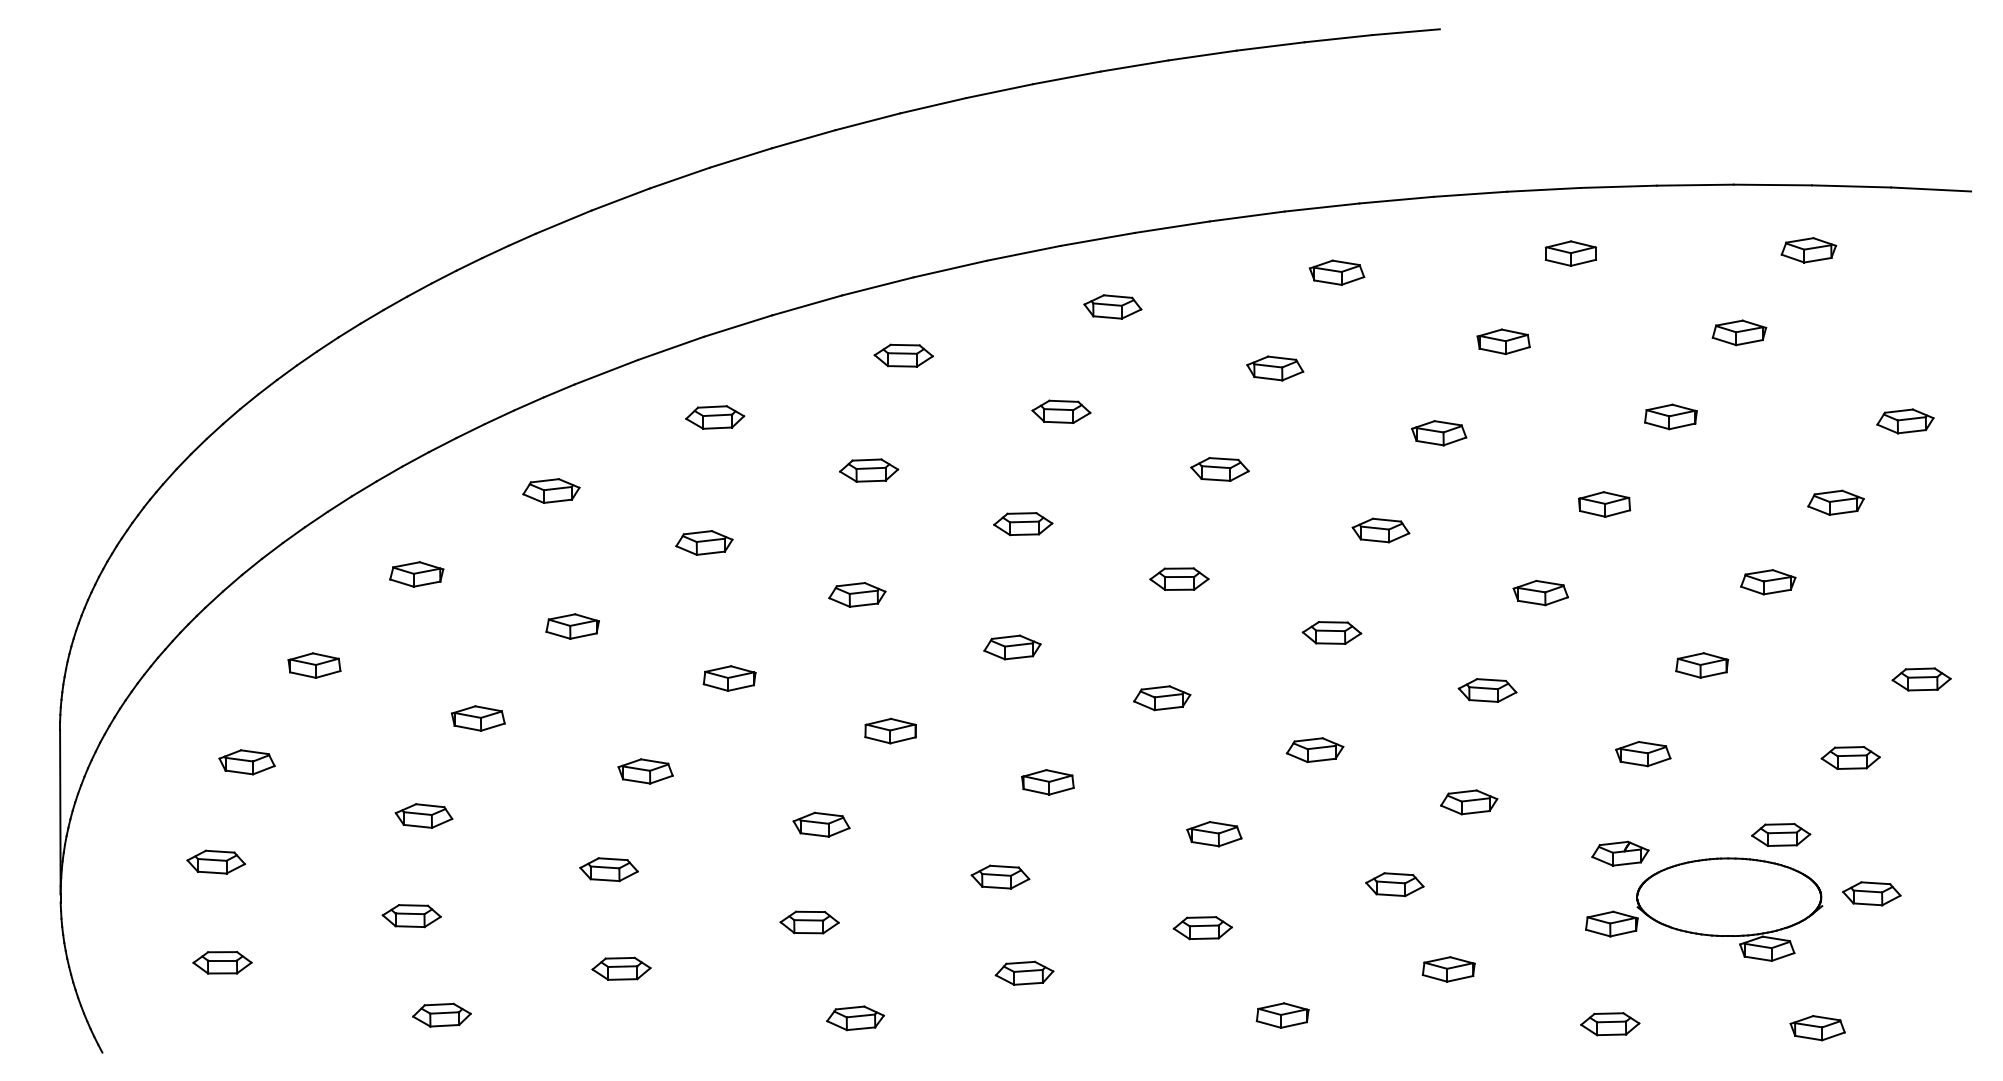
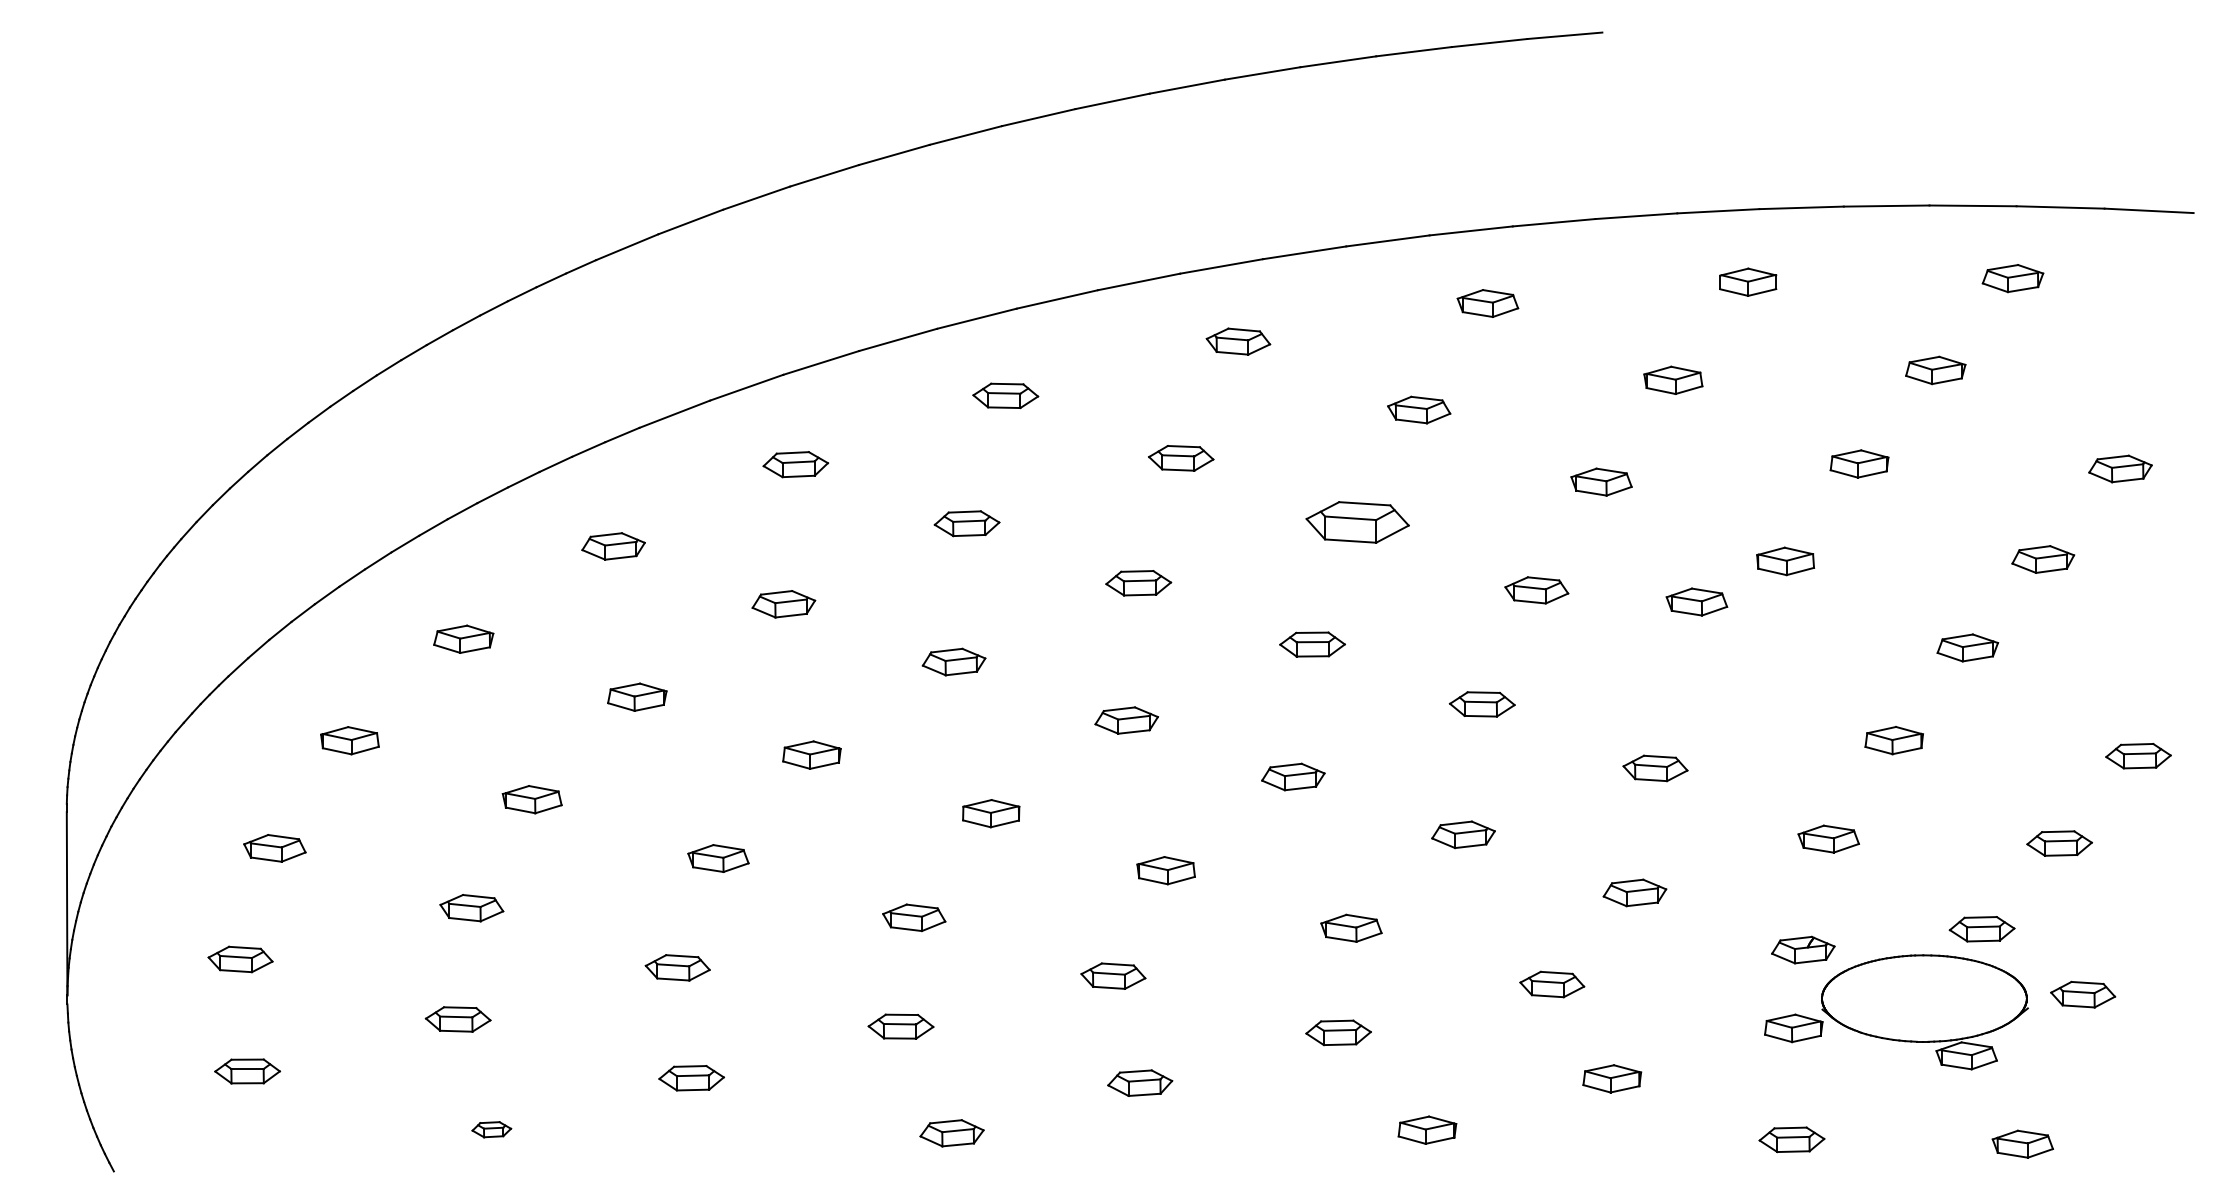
part: (1219, 469) -> (1357, 522), size x1.6
part: (1540, 592) -> (1696, 601), moved
part: (441, 1014) -> (491, 1129), size x0.6

